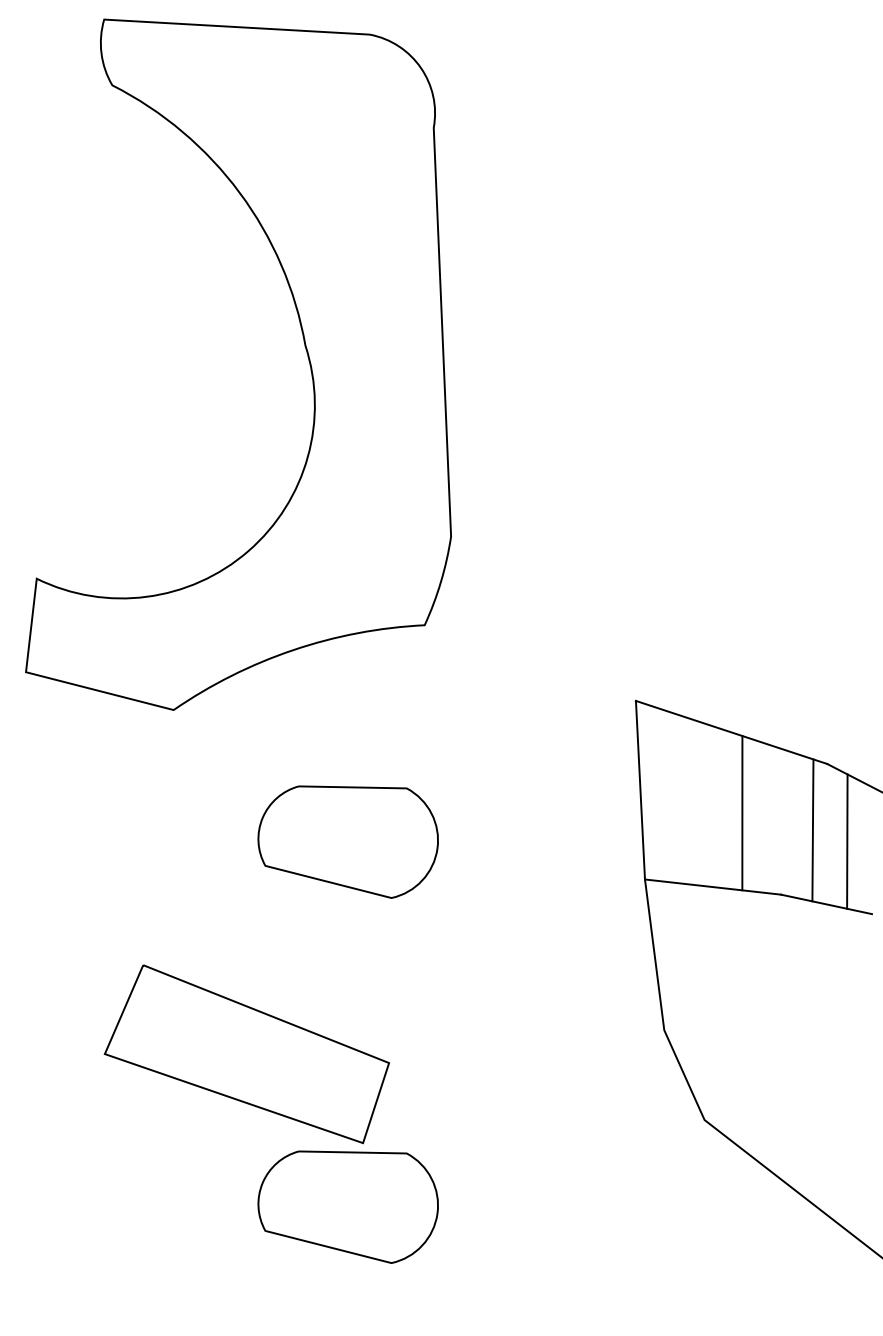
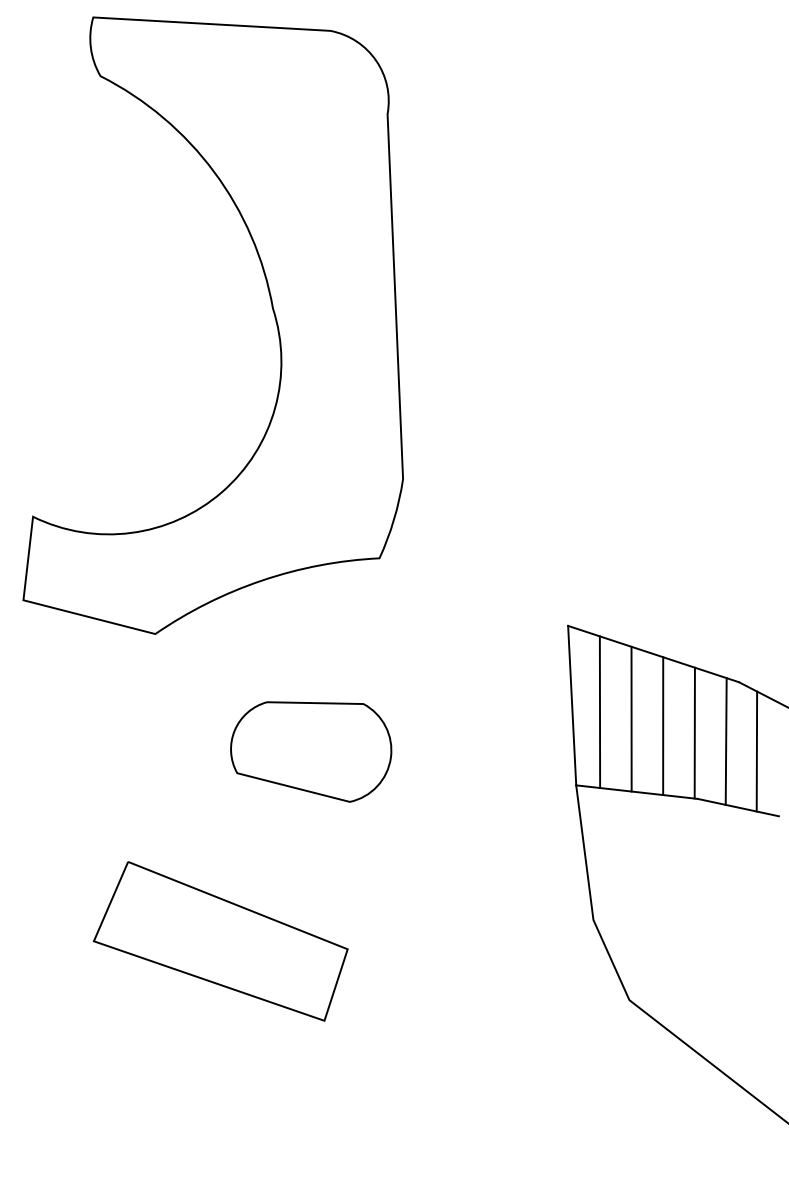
line: (671, 796) -> (599, 711), added
line: (706, 804) -> (631, 718), added
line: (777, 820) -> (694, 732), added
part: (348, 1206) -> (311, 1077), removed

